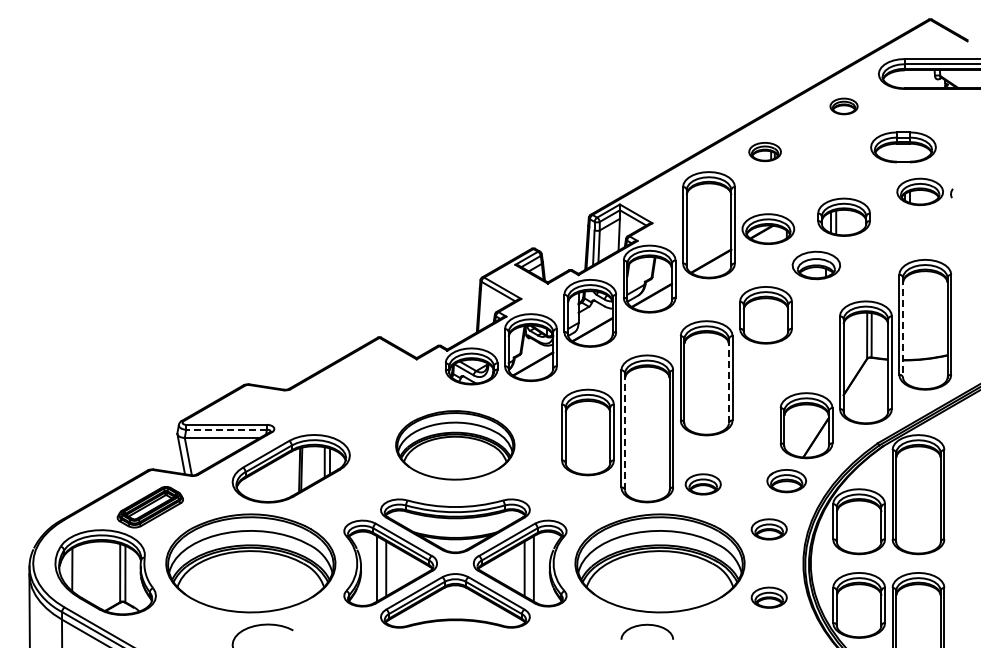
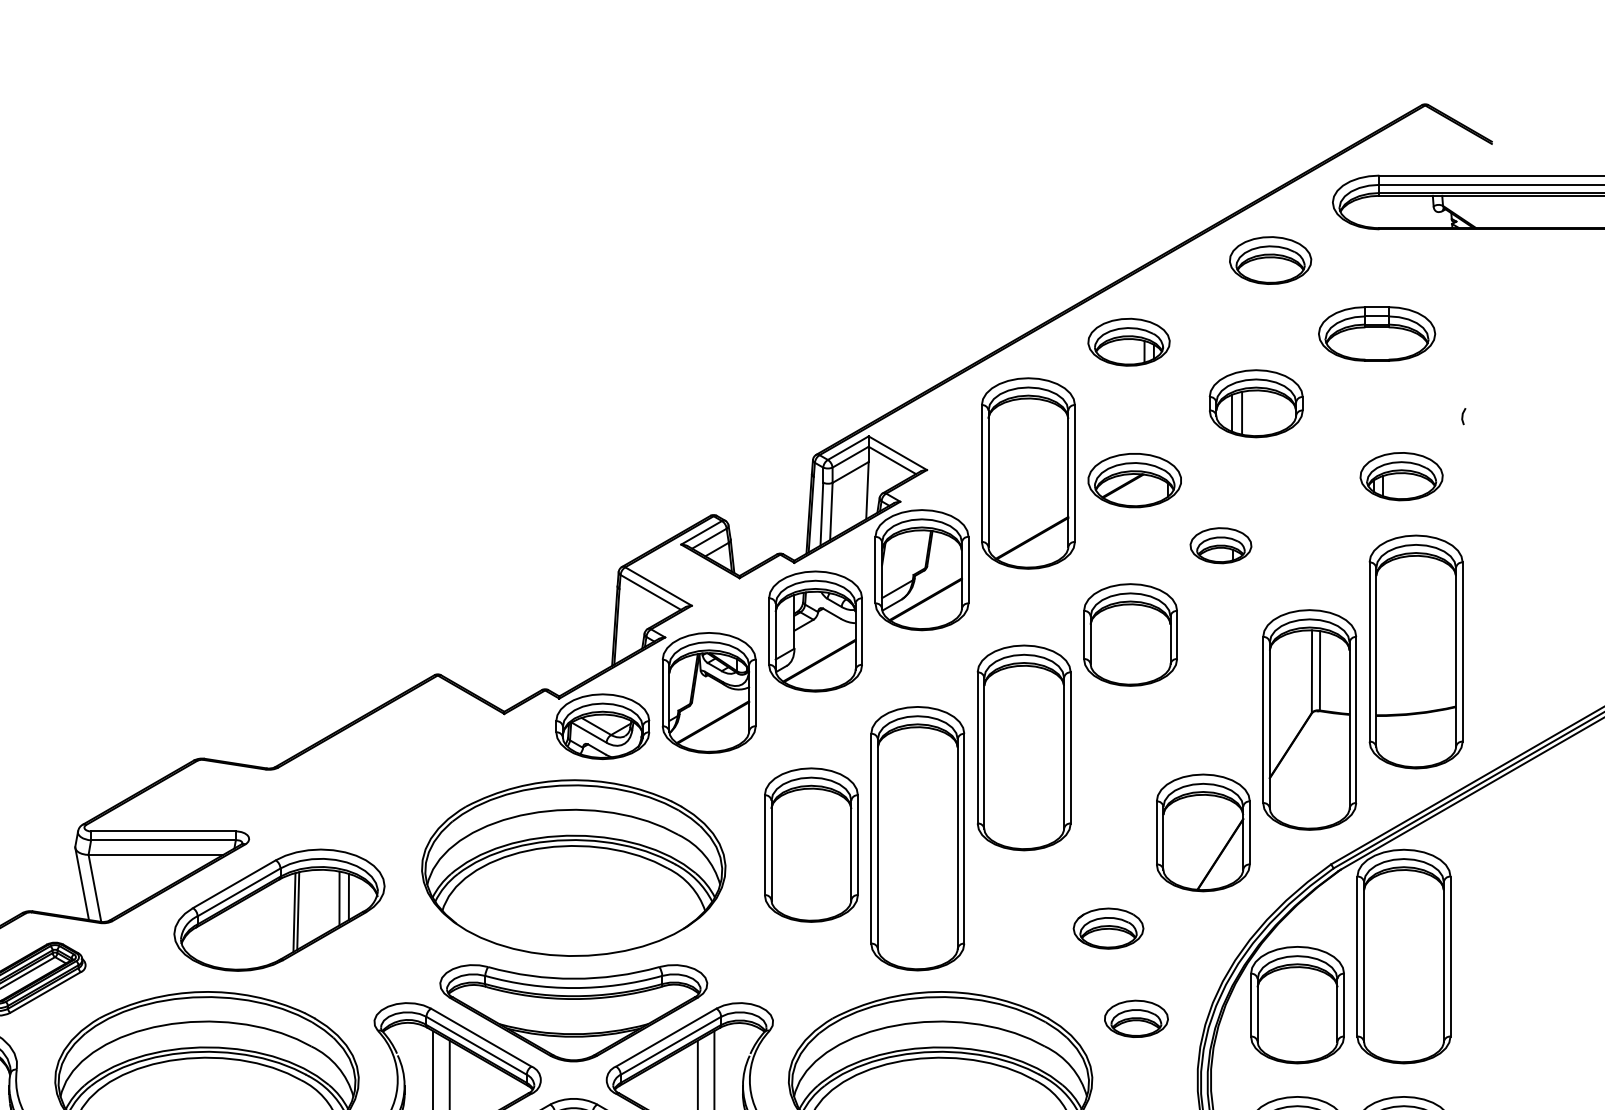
part: (843, 106) -> (1269, 260), size x1.67
part: (764, 151) -> (1127, 341), size x1.43
part: (919, 191) -> (1400, 475), moved
part: (843, 216) -> (1255, 402), moved
part: (816, 265) -> (1221, 545), size x0.71
line: (903, 327) -> (1377, 656), dashed -> solid
line: (728, 380) -> (1063, 751), dashed -> solid
line: (226, 429) -> (163, 839), dashed -> solid
line: (625, 431) -> (878, 843), dashed -> solid
part: (454, 445) -> (572, 868), size x1.43
part: (786, 481) -> (1108, 929), moved
part: (702, 484) -> (1016, 938), removed

